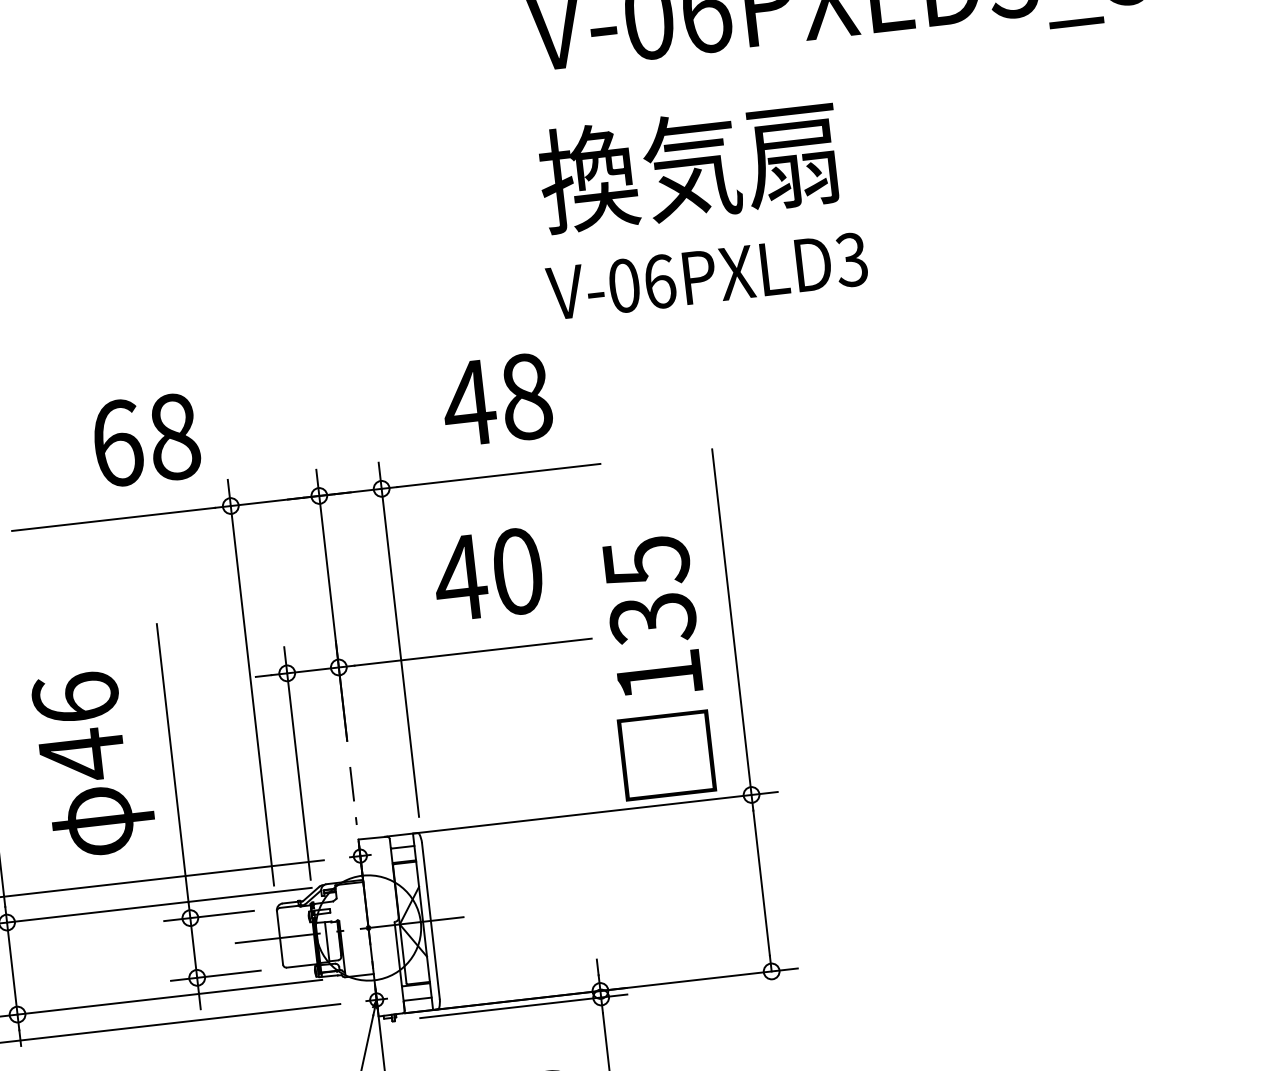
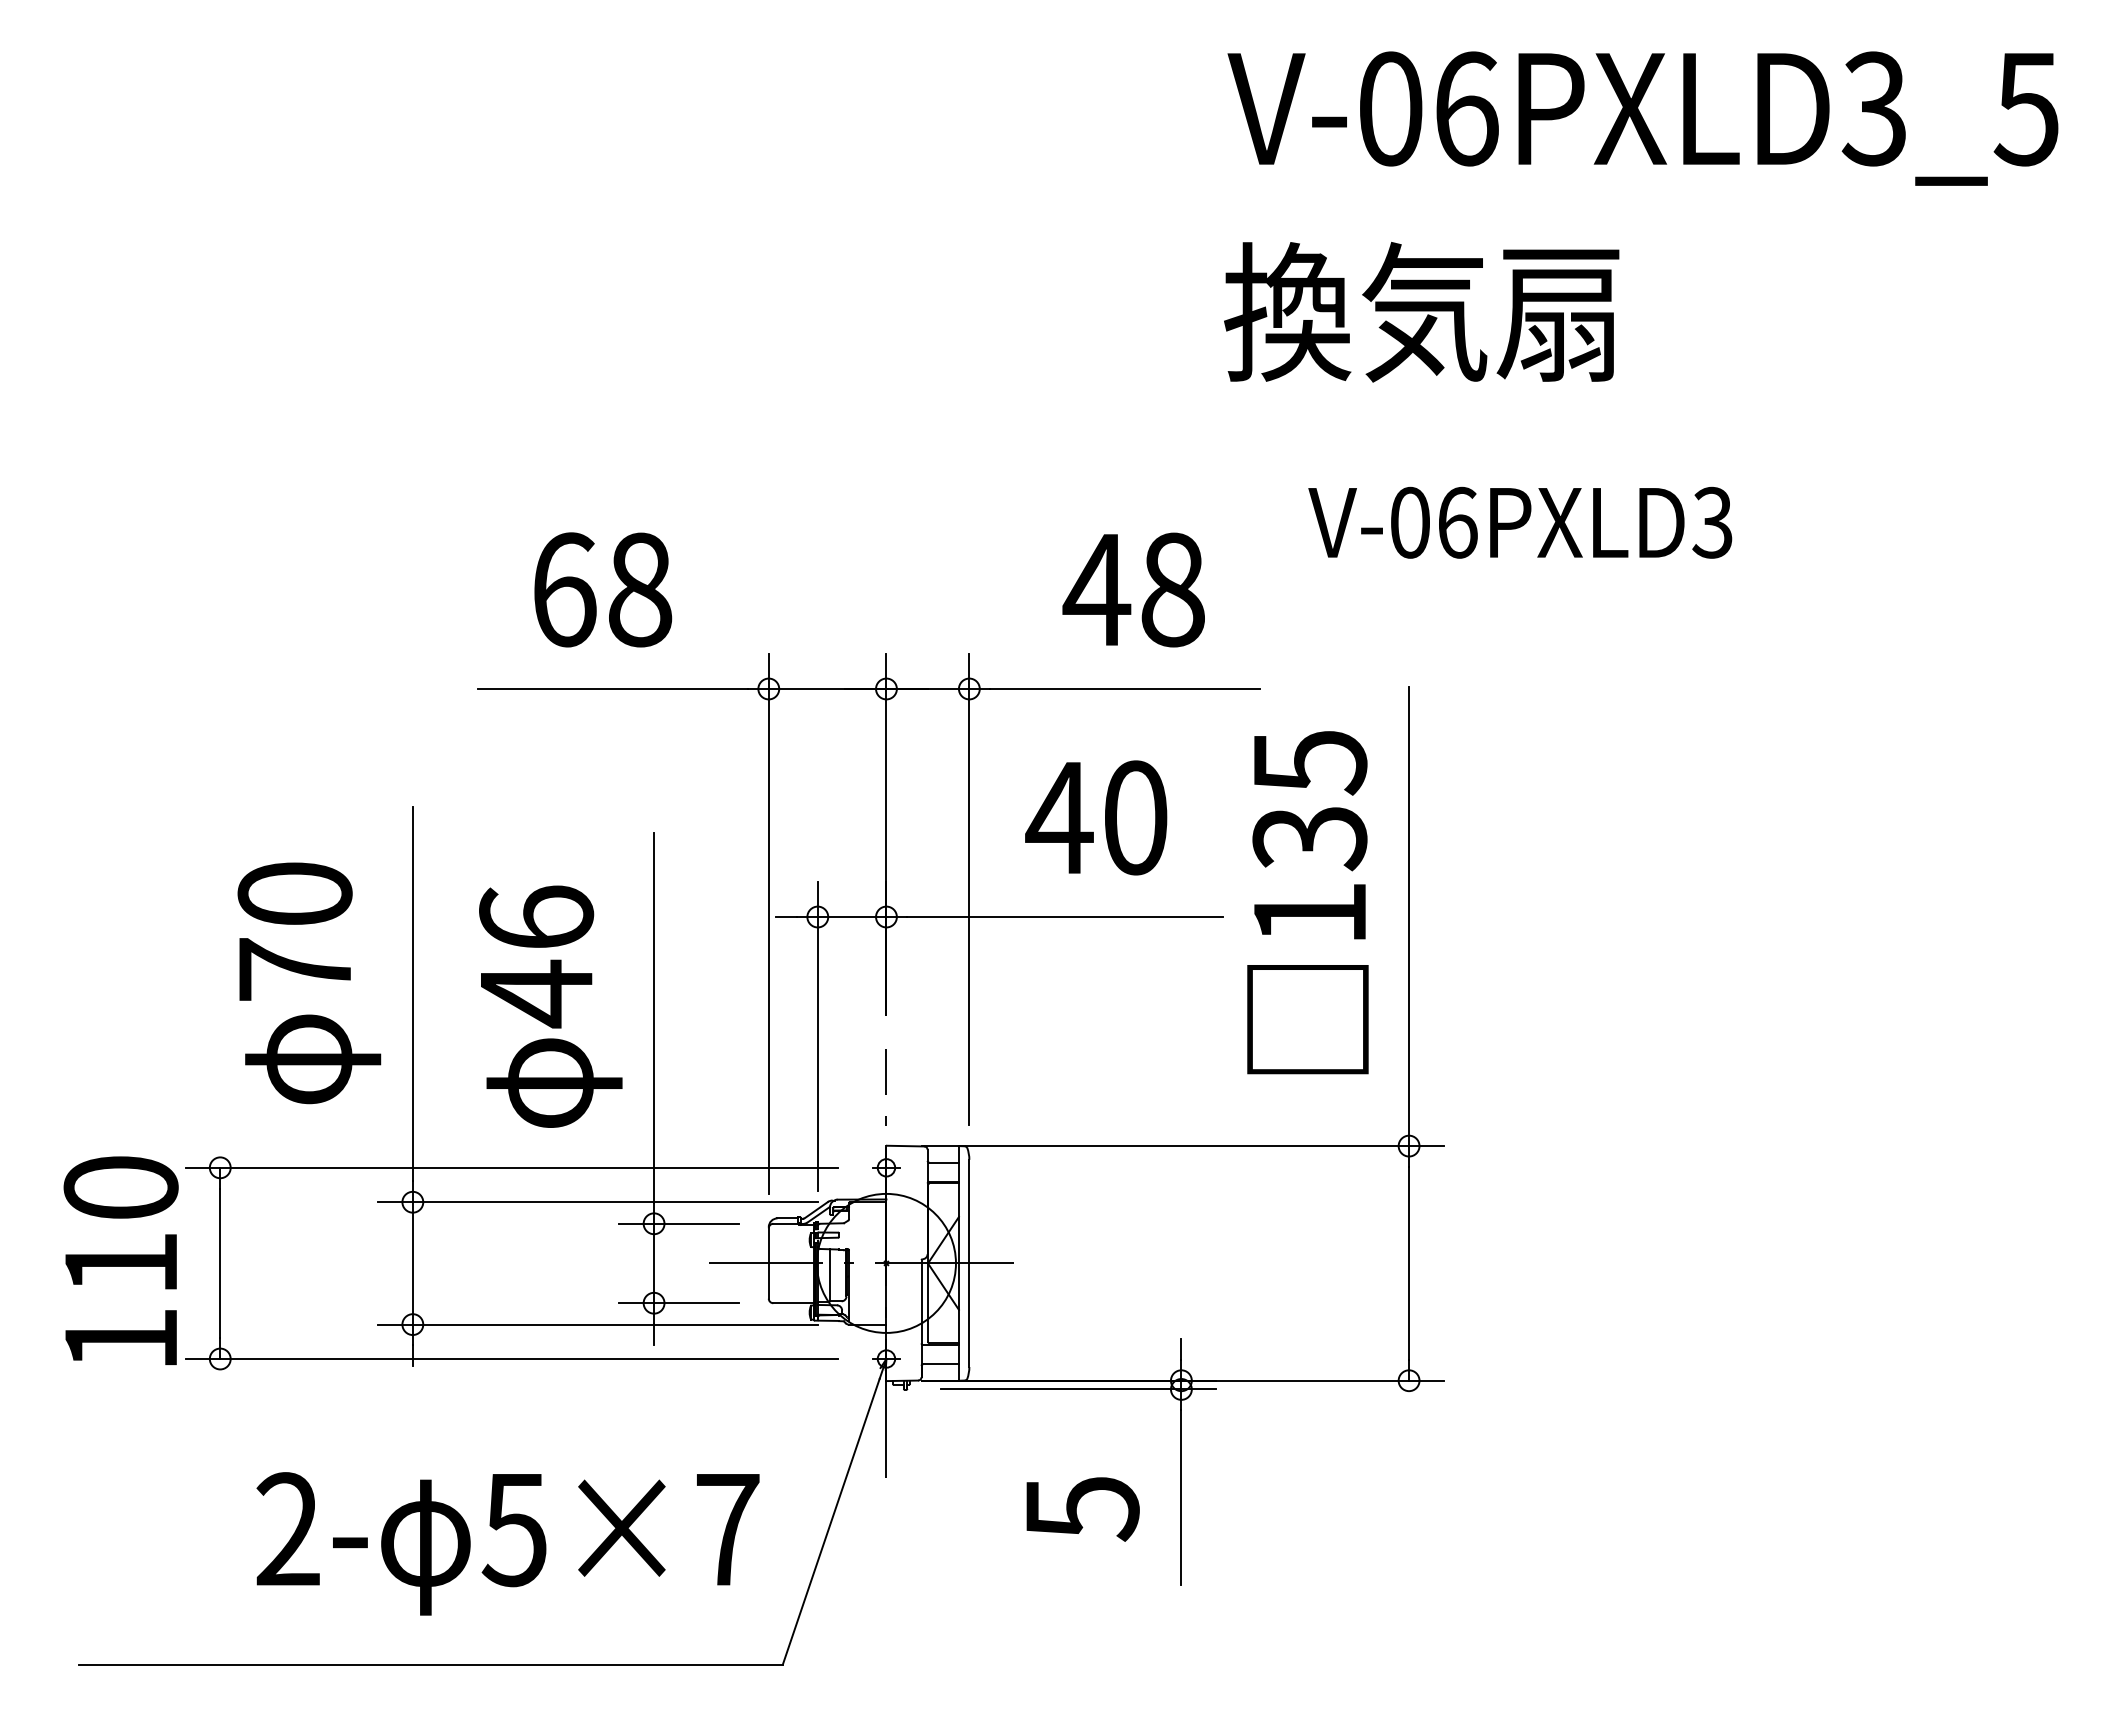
text: (707, 276) -> (1520, 522), moved
text: (146, 439) -> (603, 589), moved
text: (656, 667) -> (1307, 902), moved

